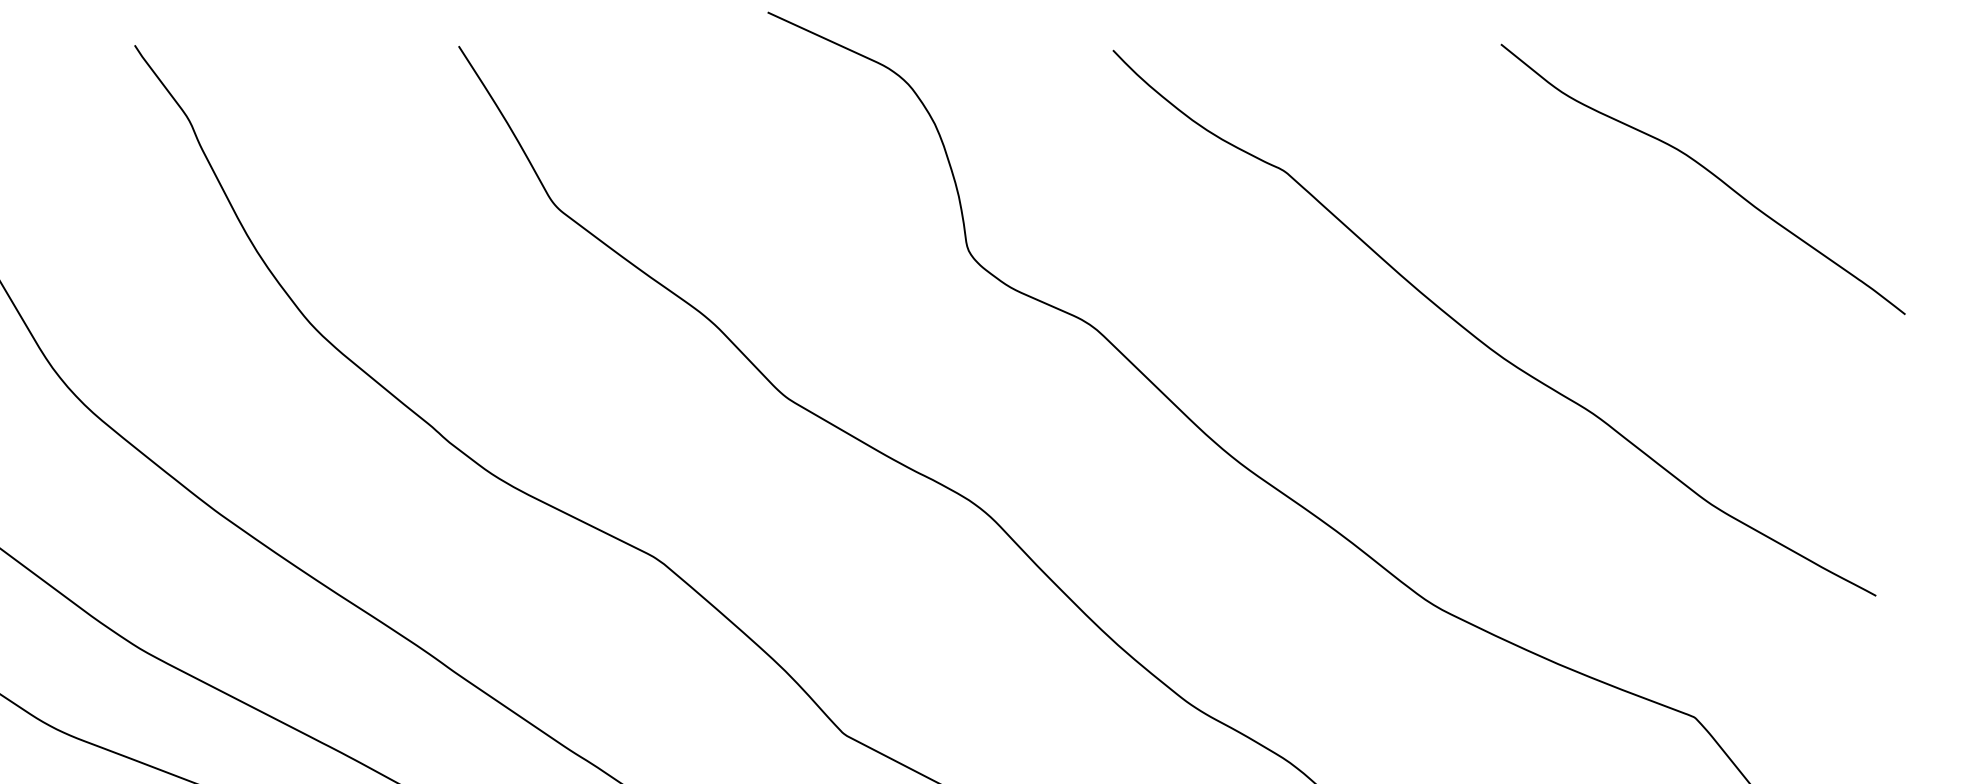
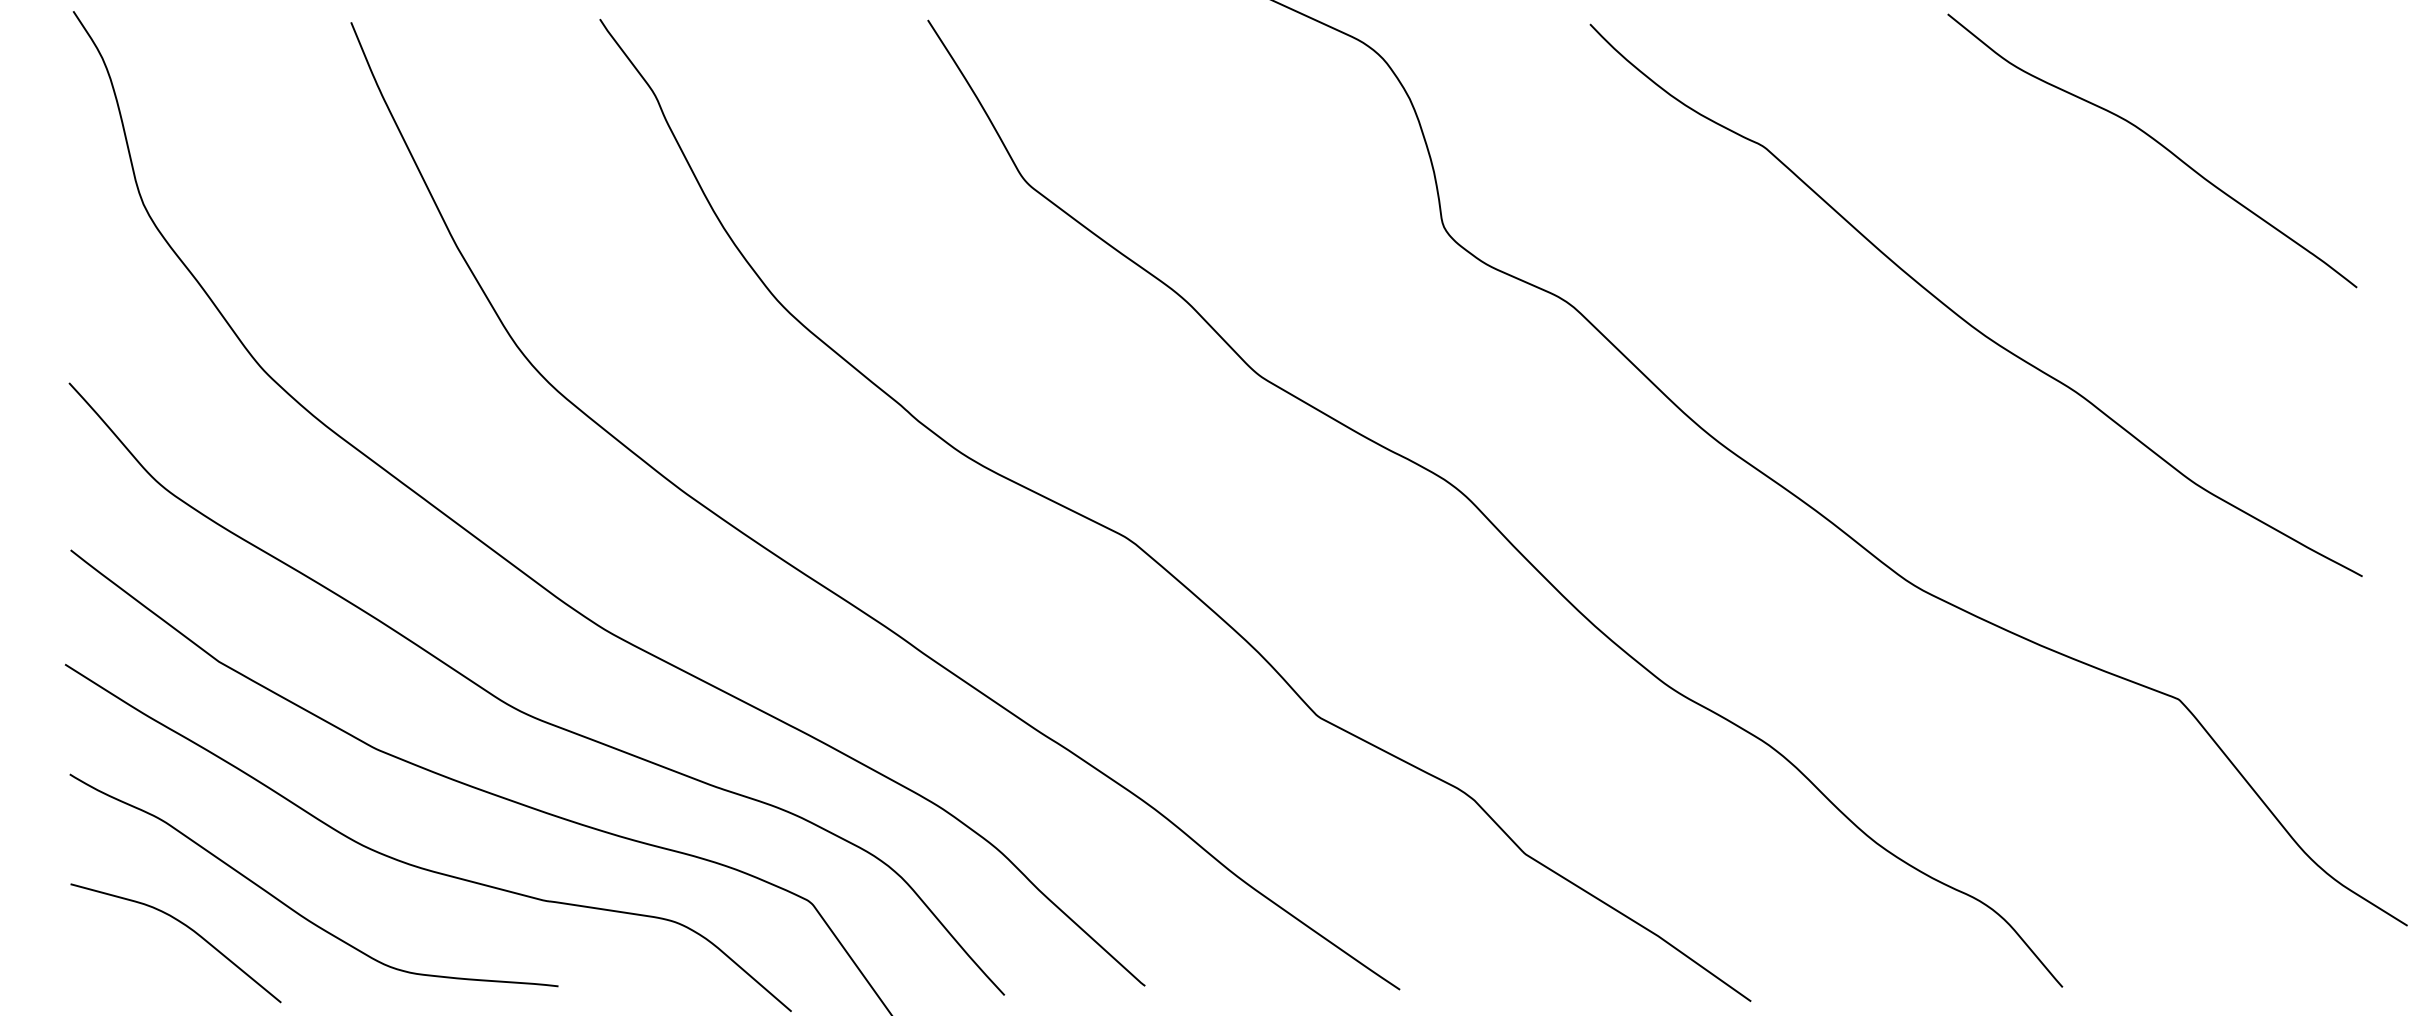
curve: (1708, 172) -> (2157, 143), moved

